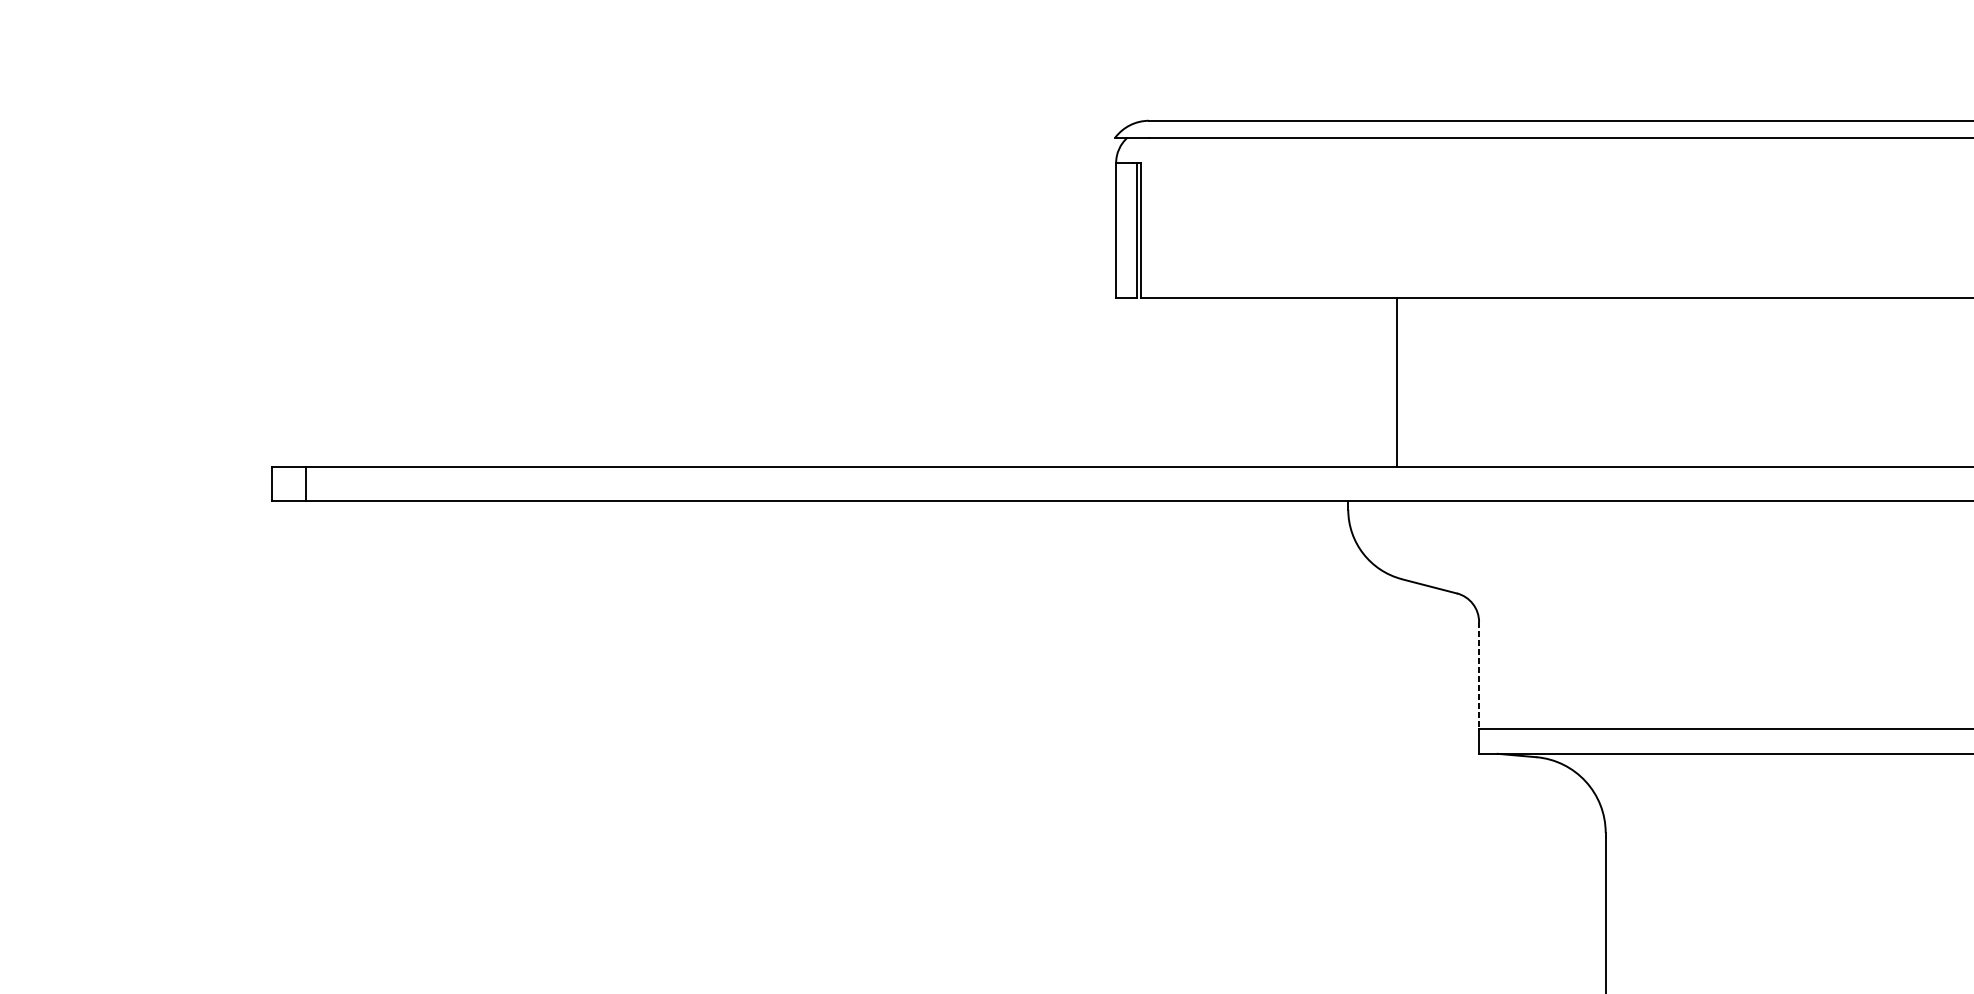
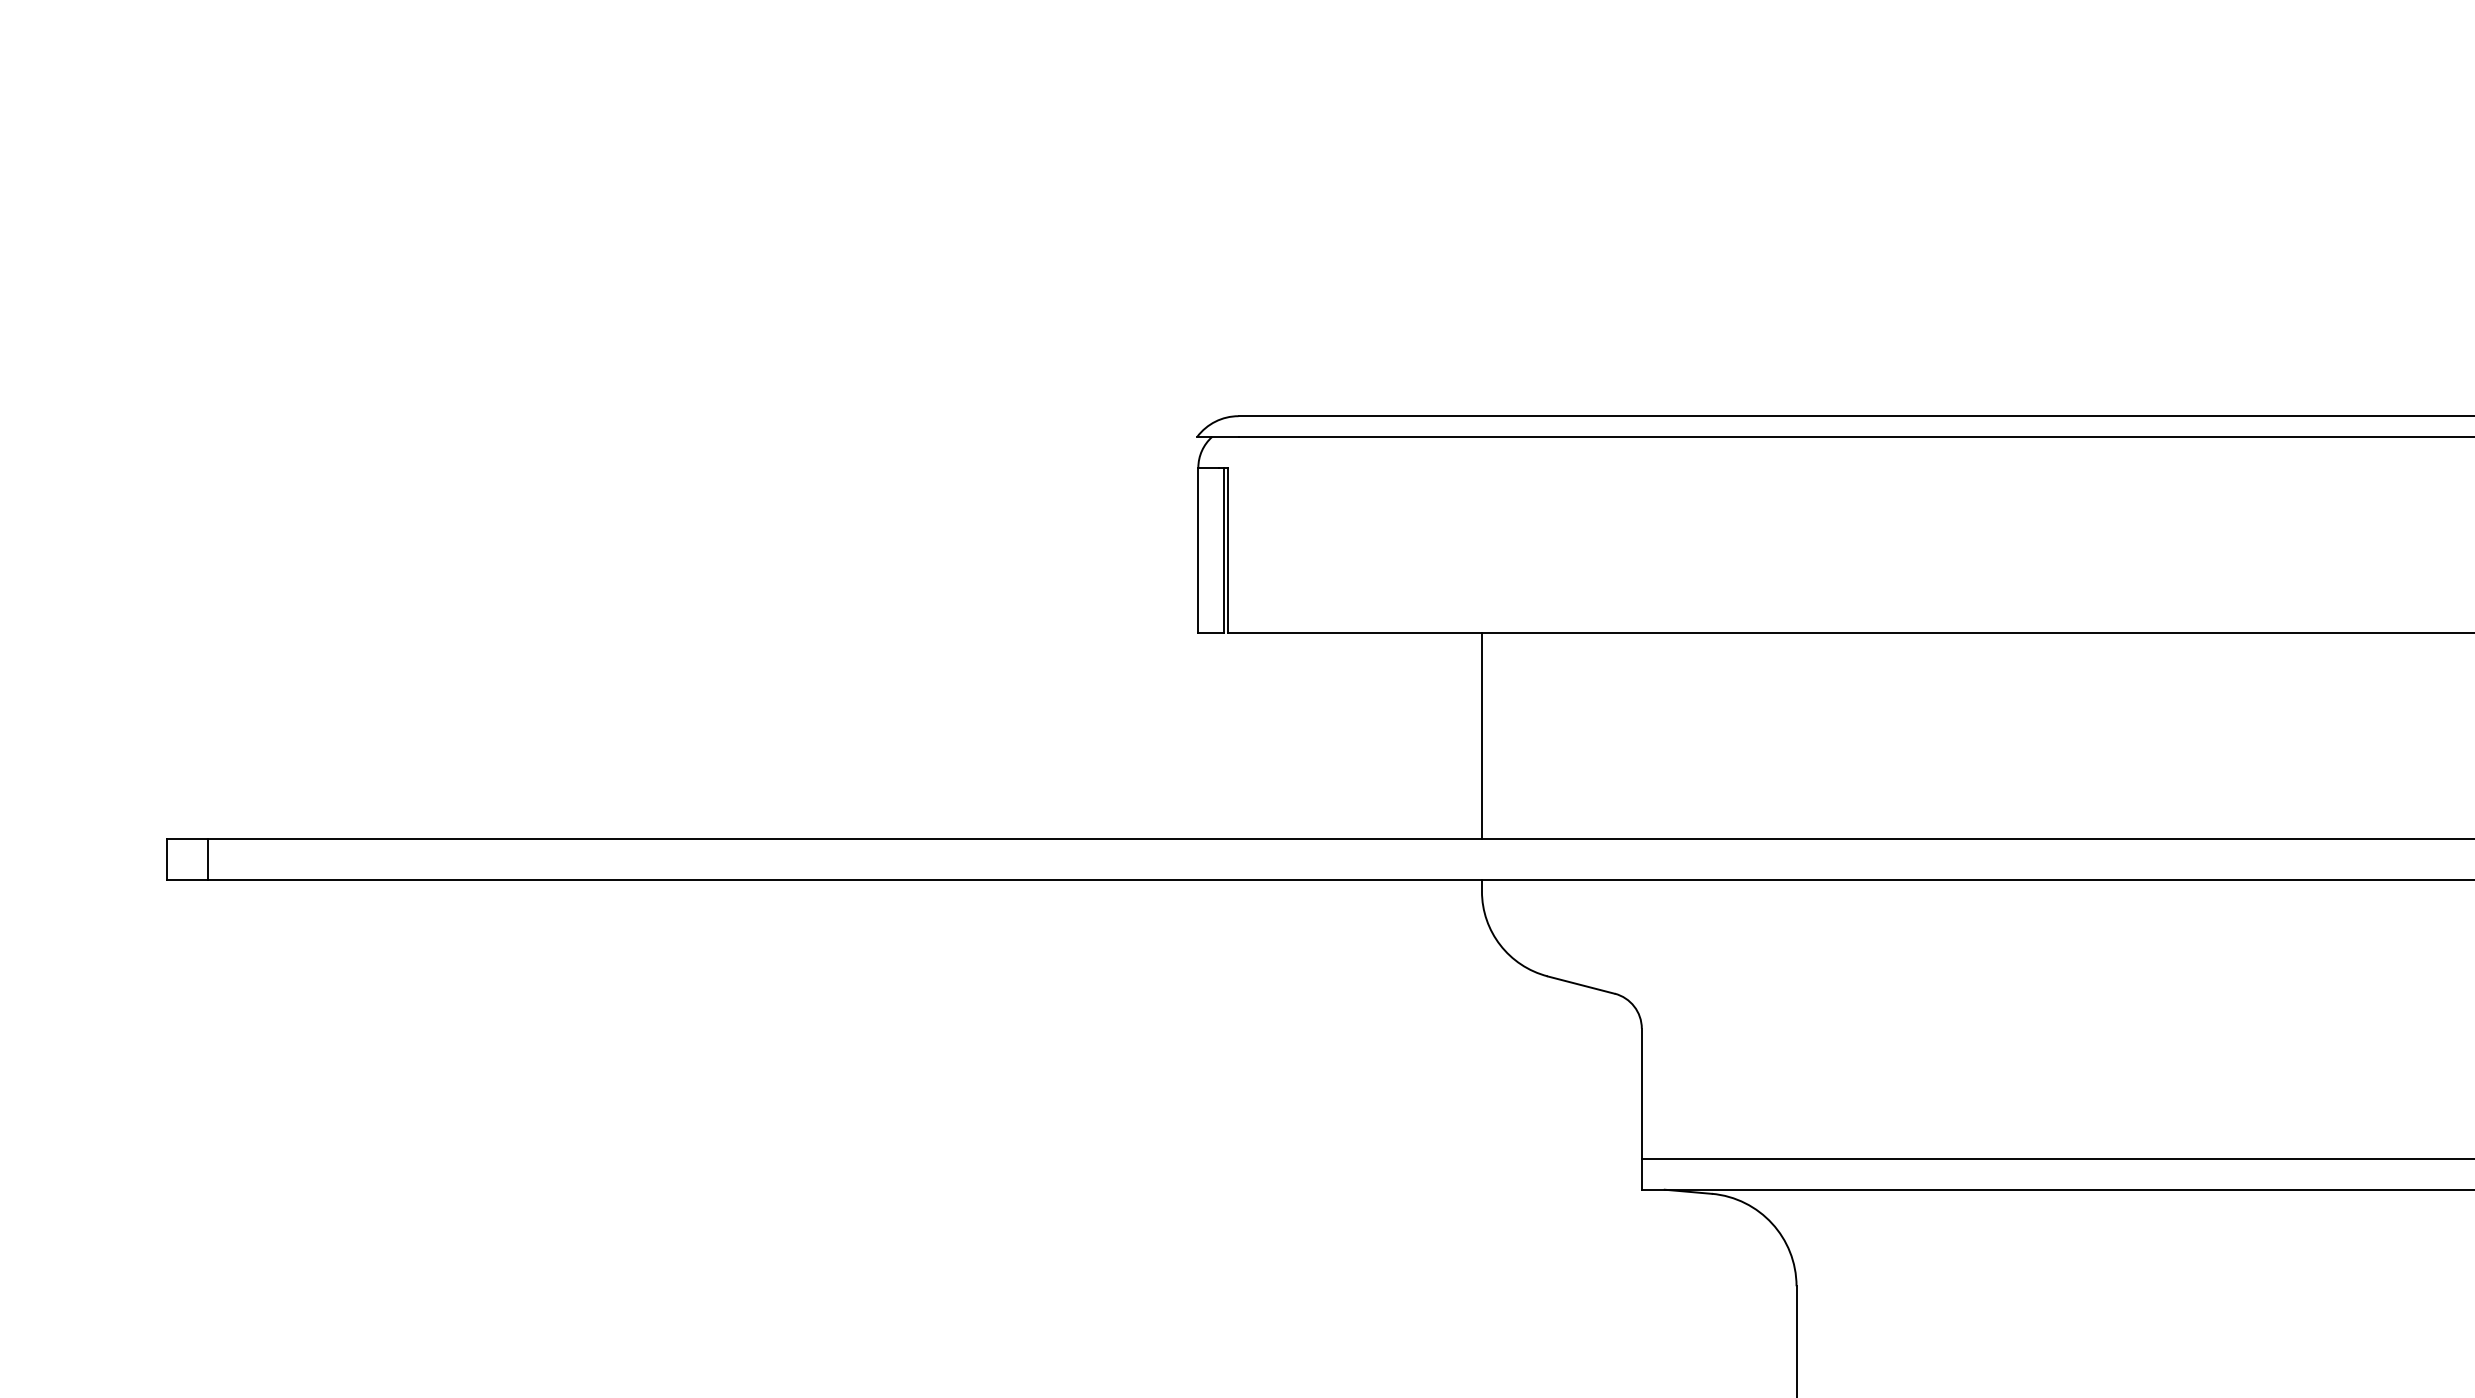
line: (1396, 382) -> (1481, 735), moved
line: (1478, 675) -> (1641, 1094), dashed -> solid

